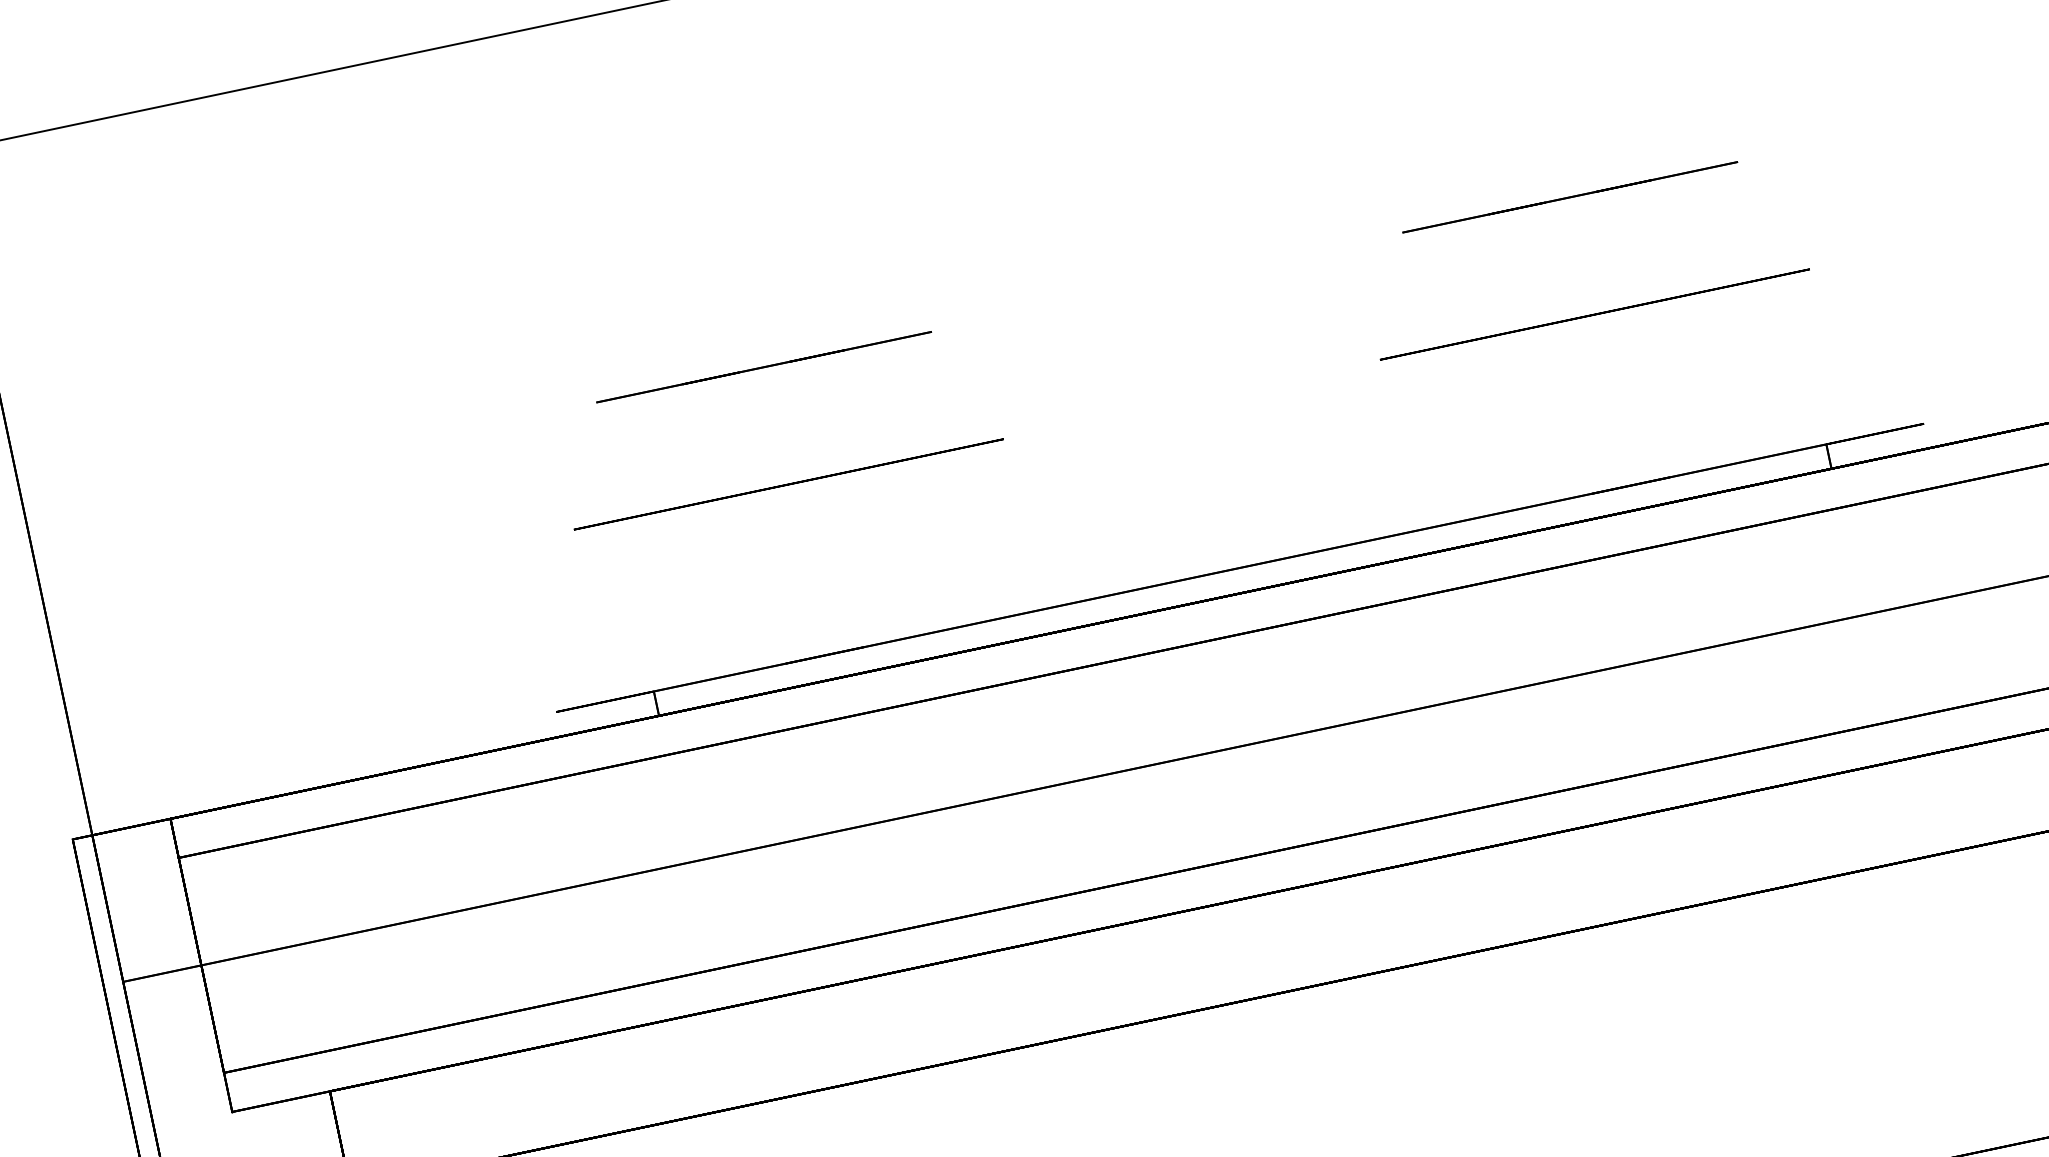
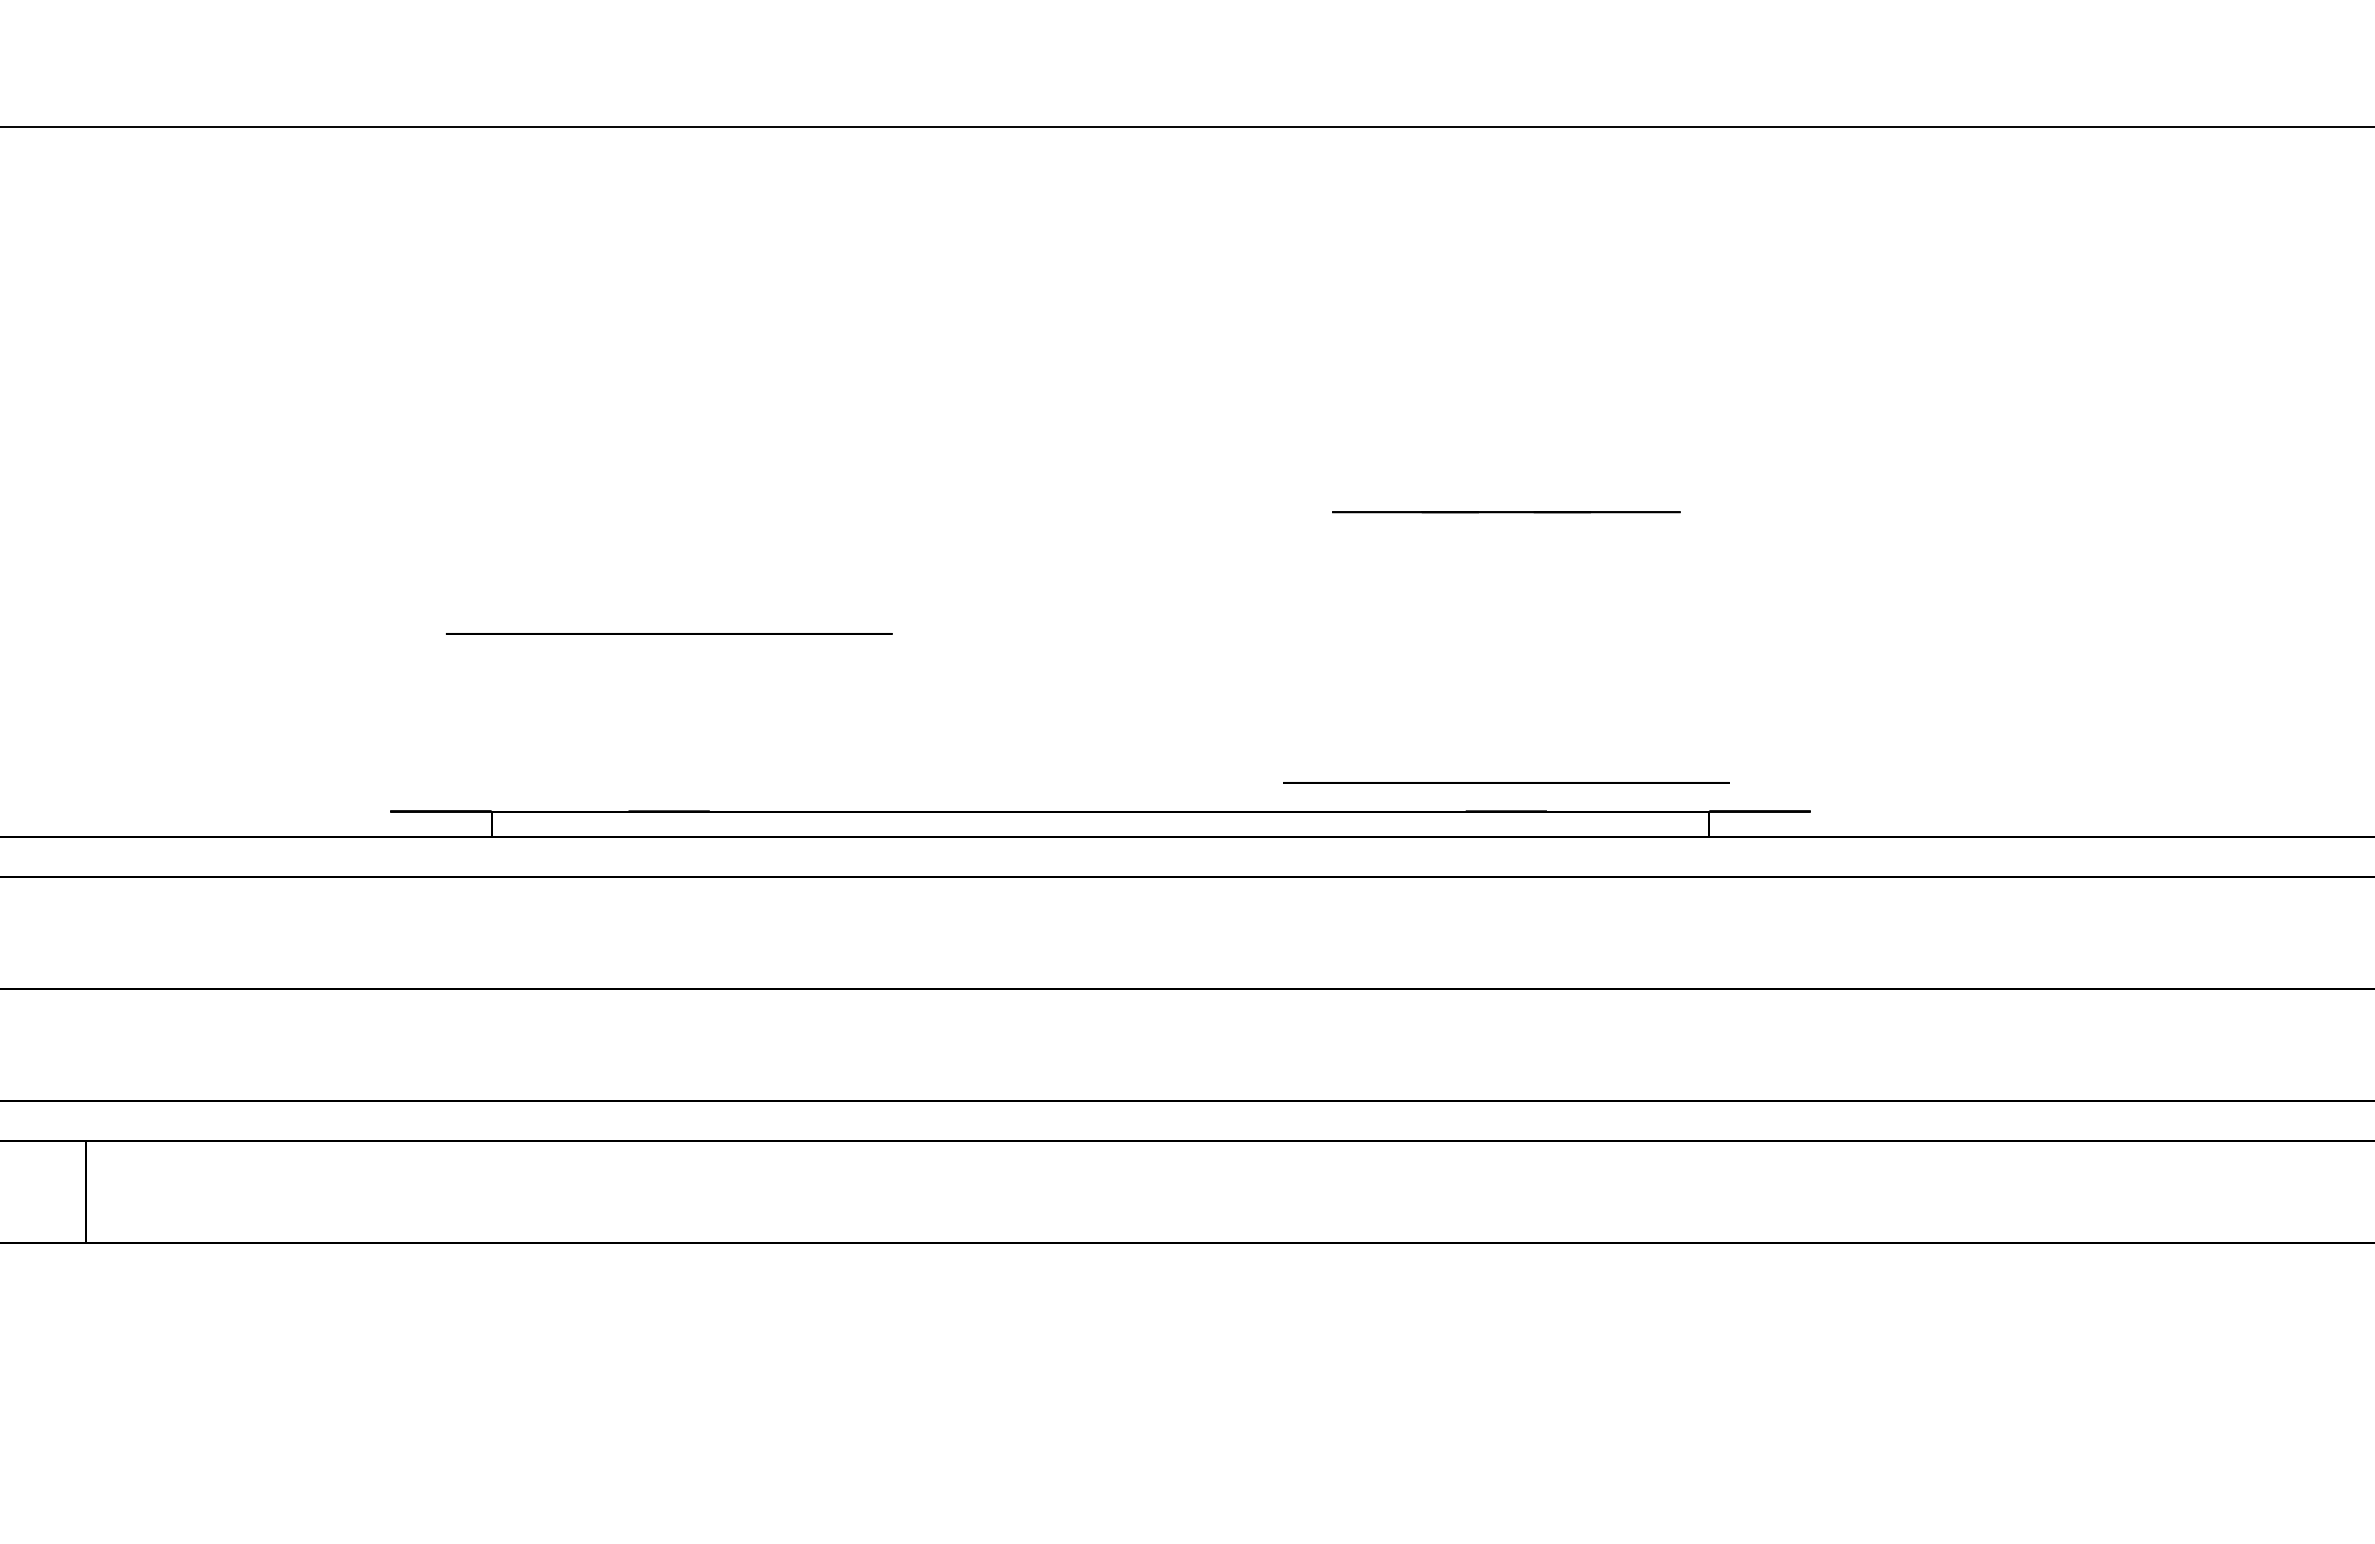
circle: (1594, 314) -> (1506, 782), moved
line: (763, 367) -> (668, 512), removed

